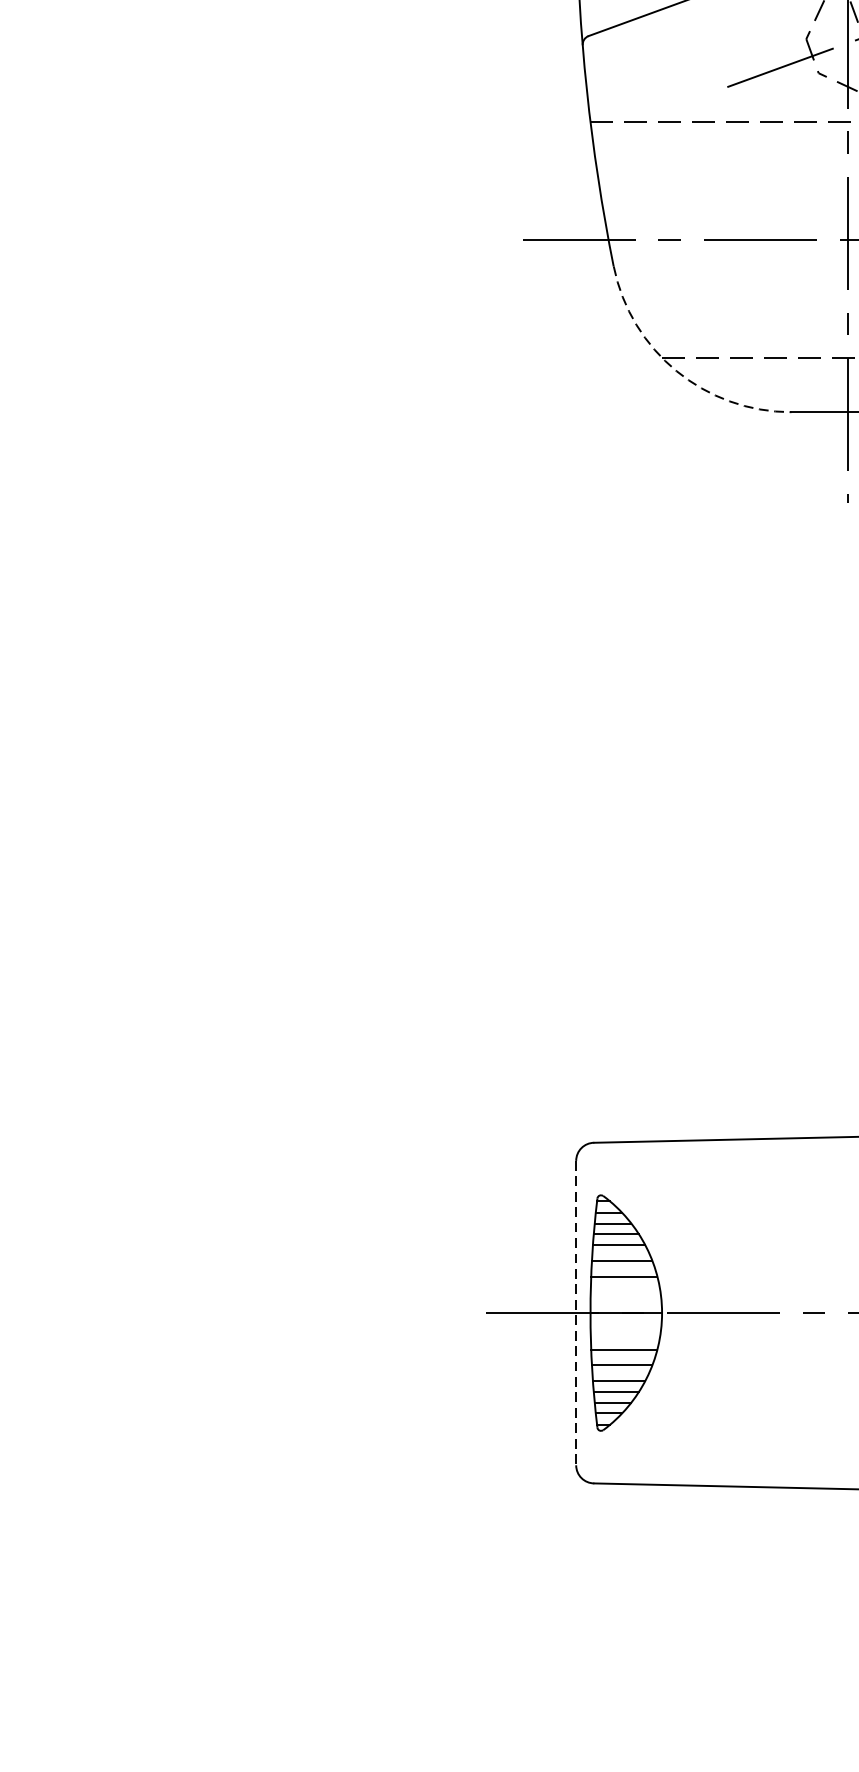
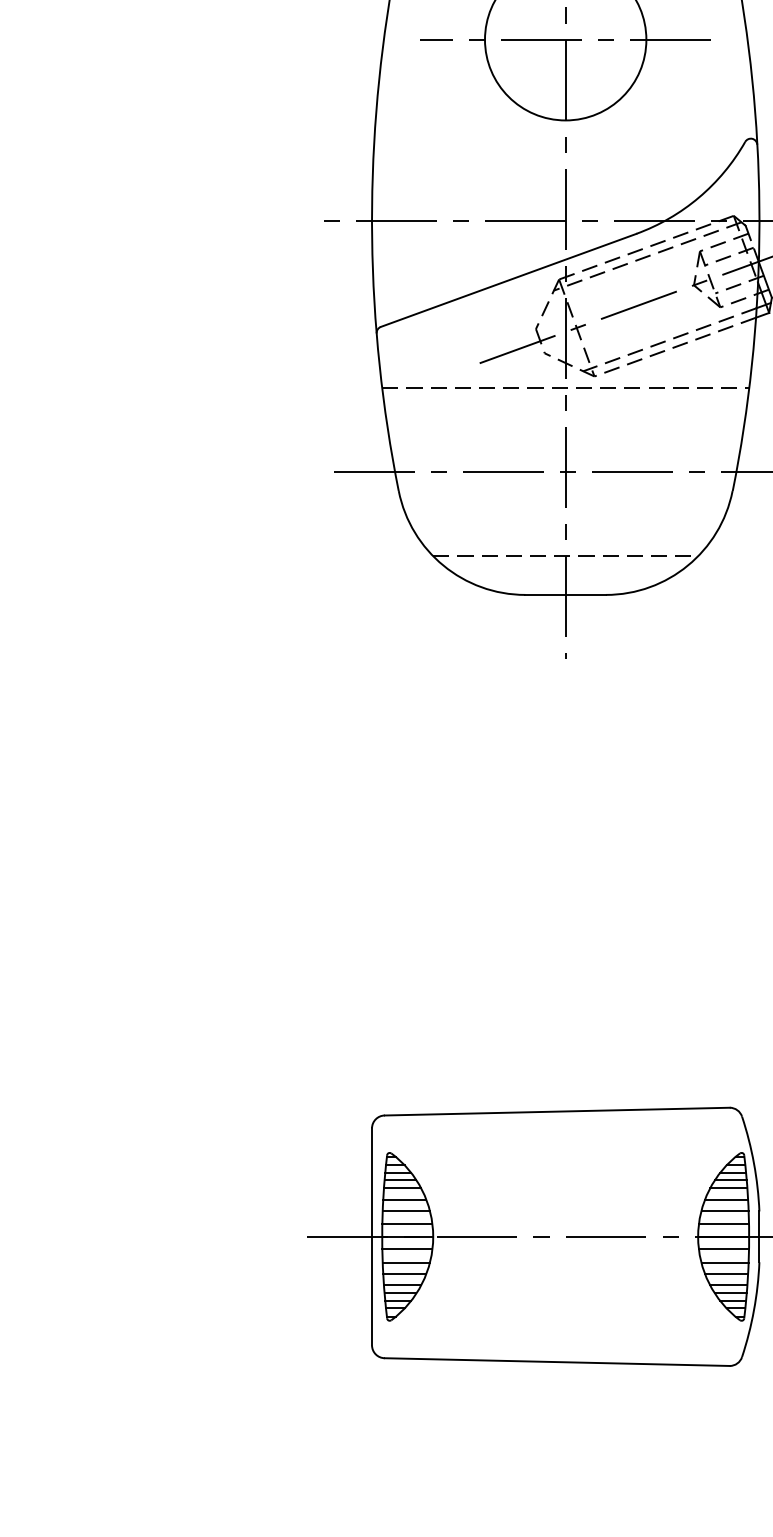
arc: (676, 370) -> (443, 565), dashed -> solid
line: (625, 1295) -> (407, 1224), added
line: (576, 1313) -> (372, 1237), dashed -> solid
line: (625, 1330) -> (407, 1249), added

